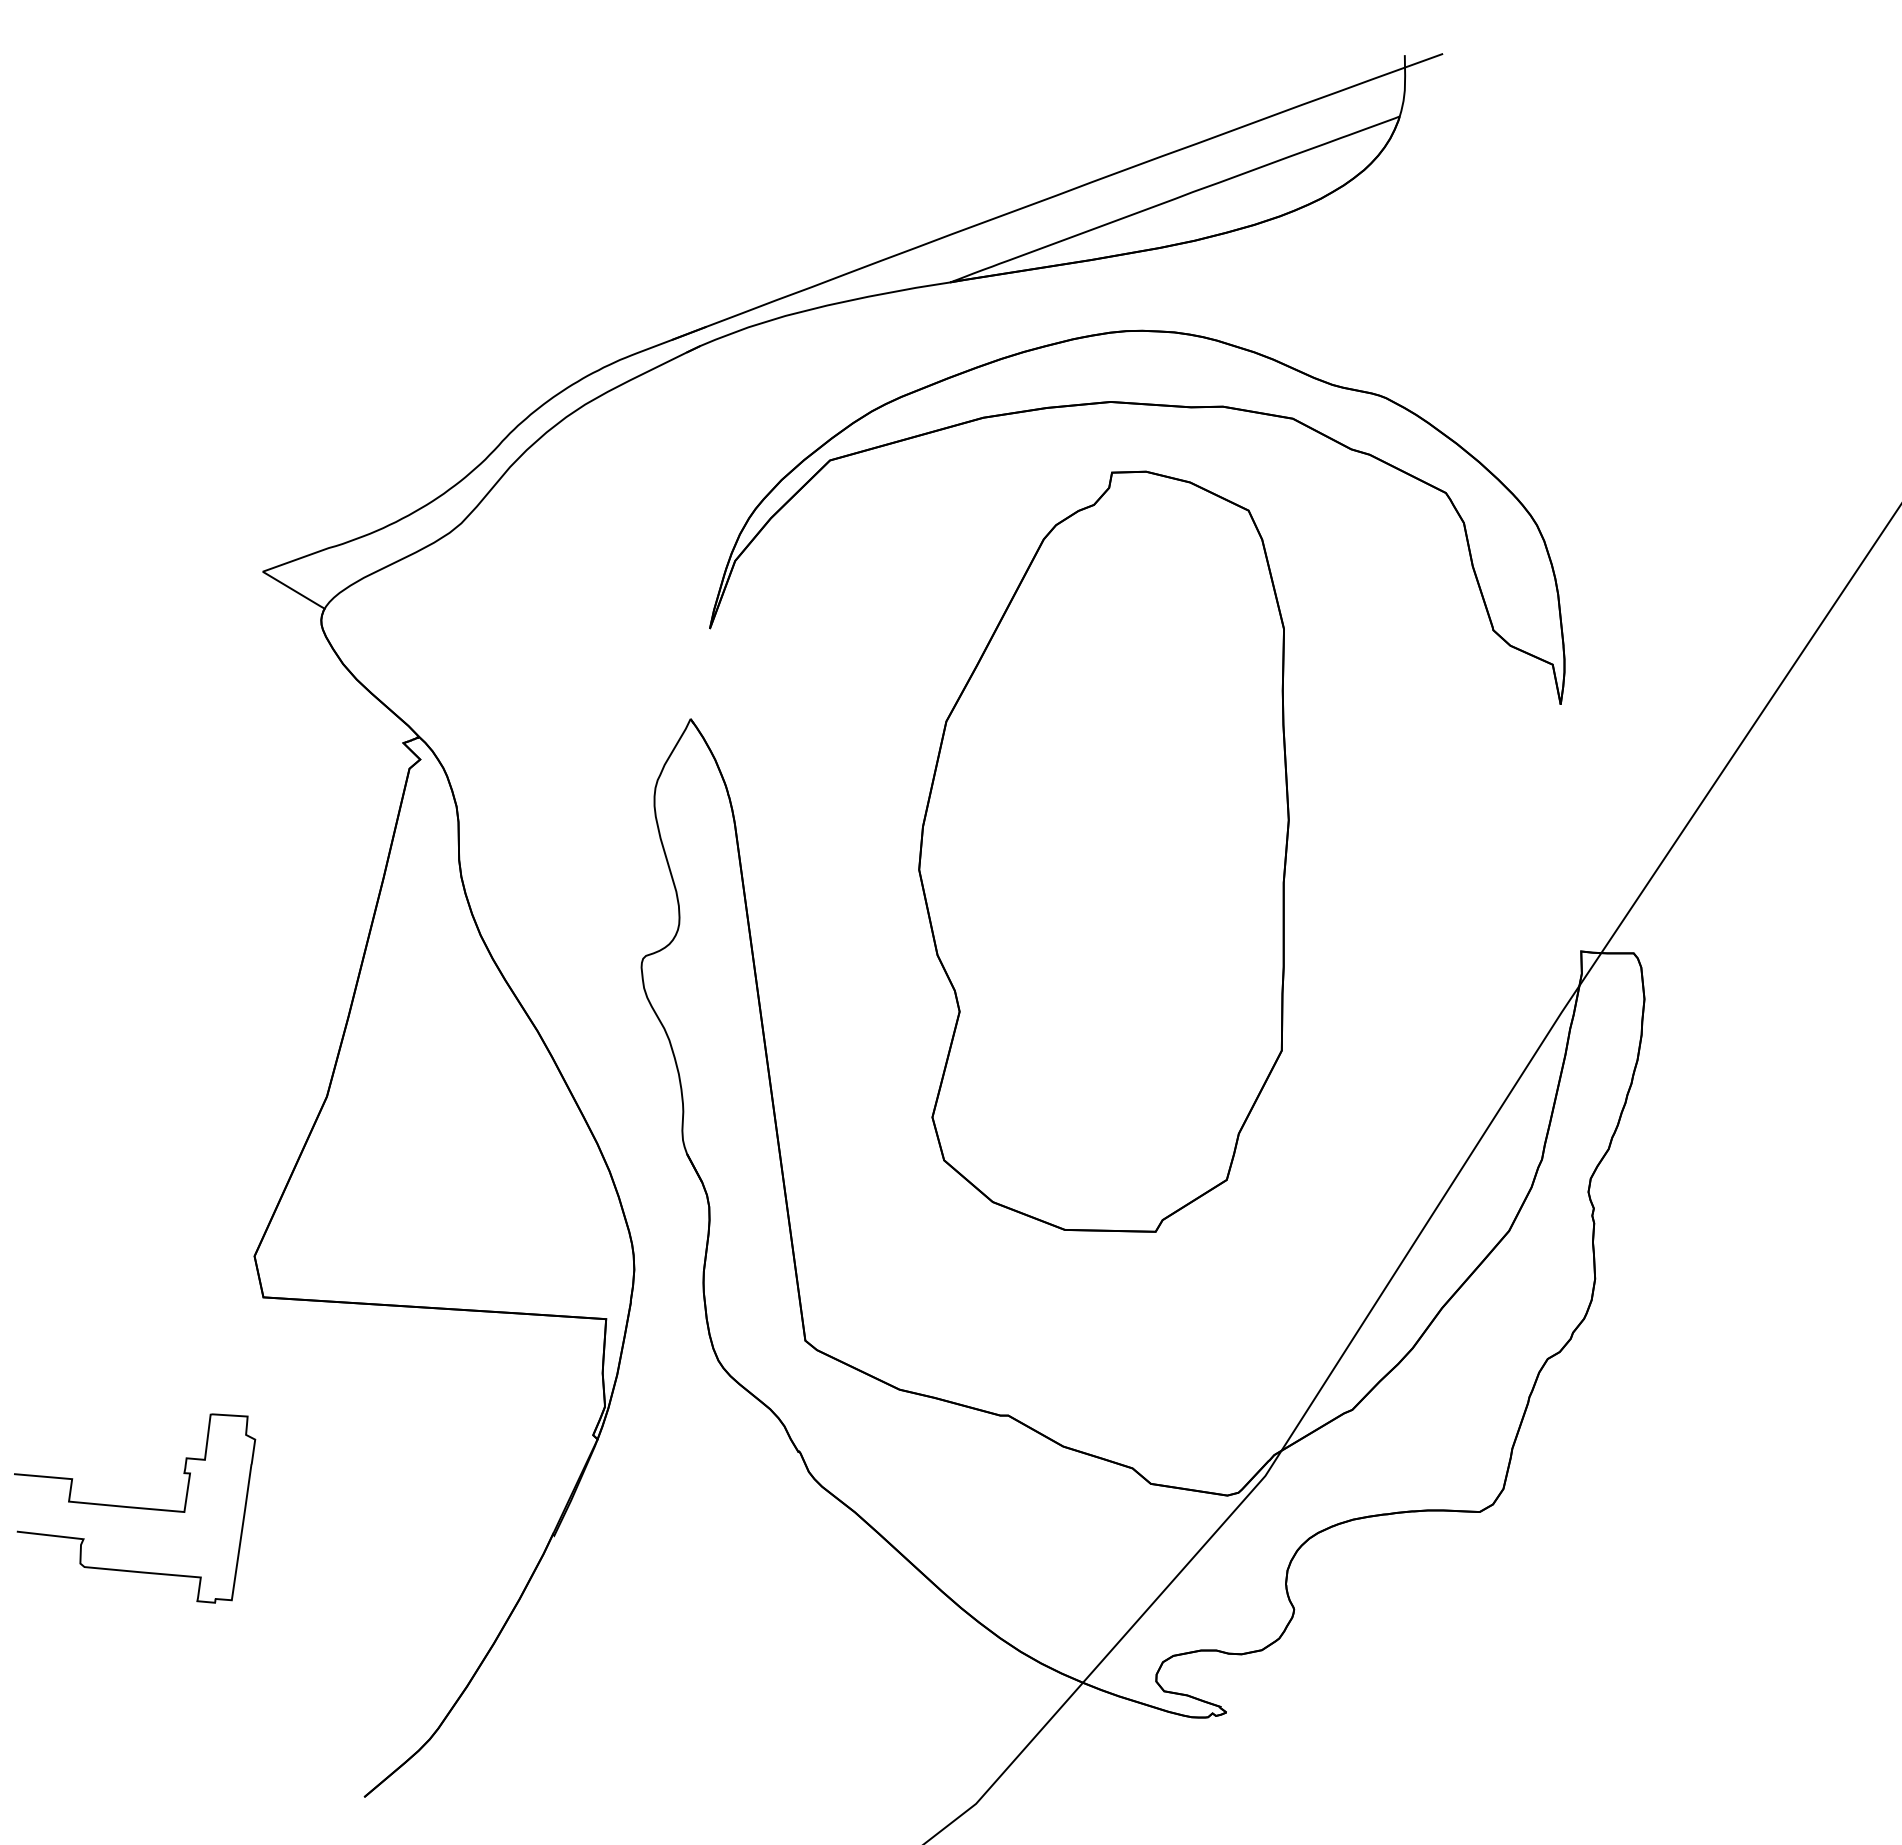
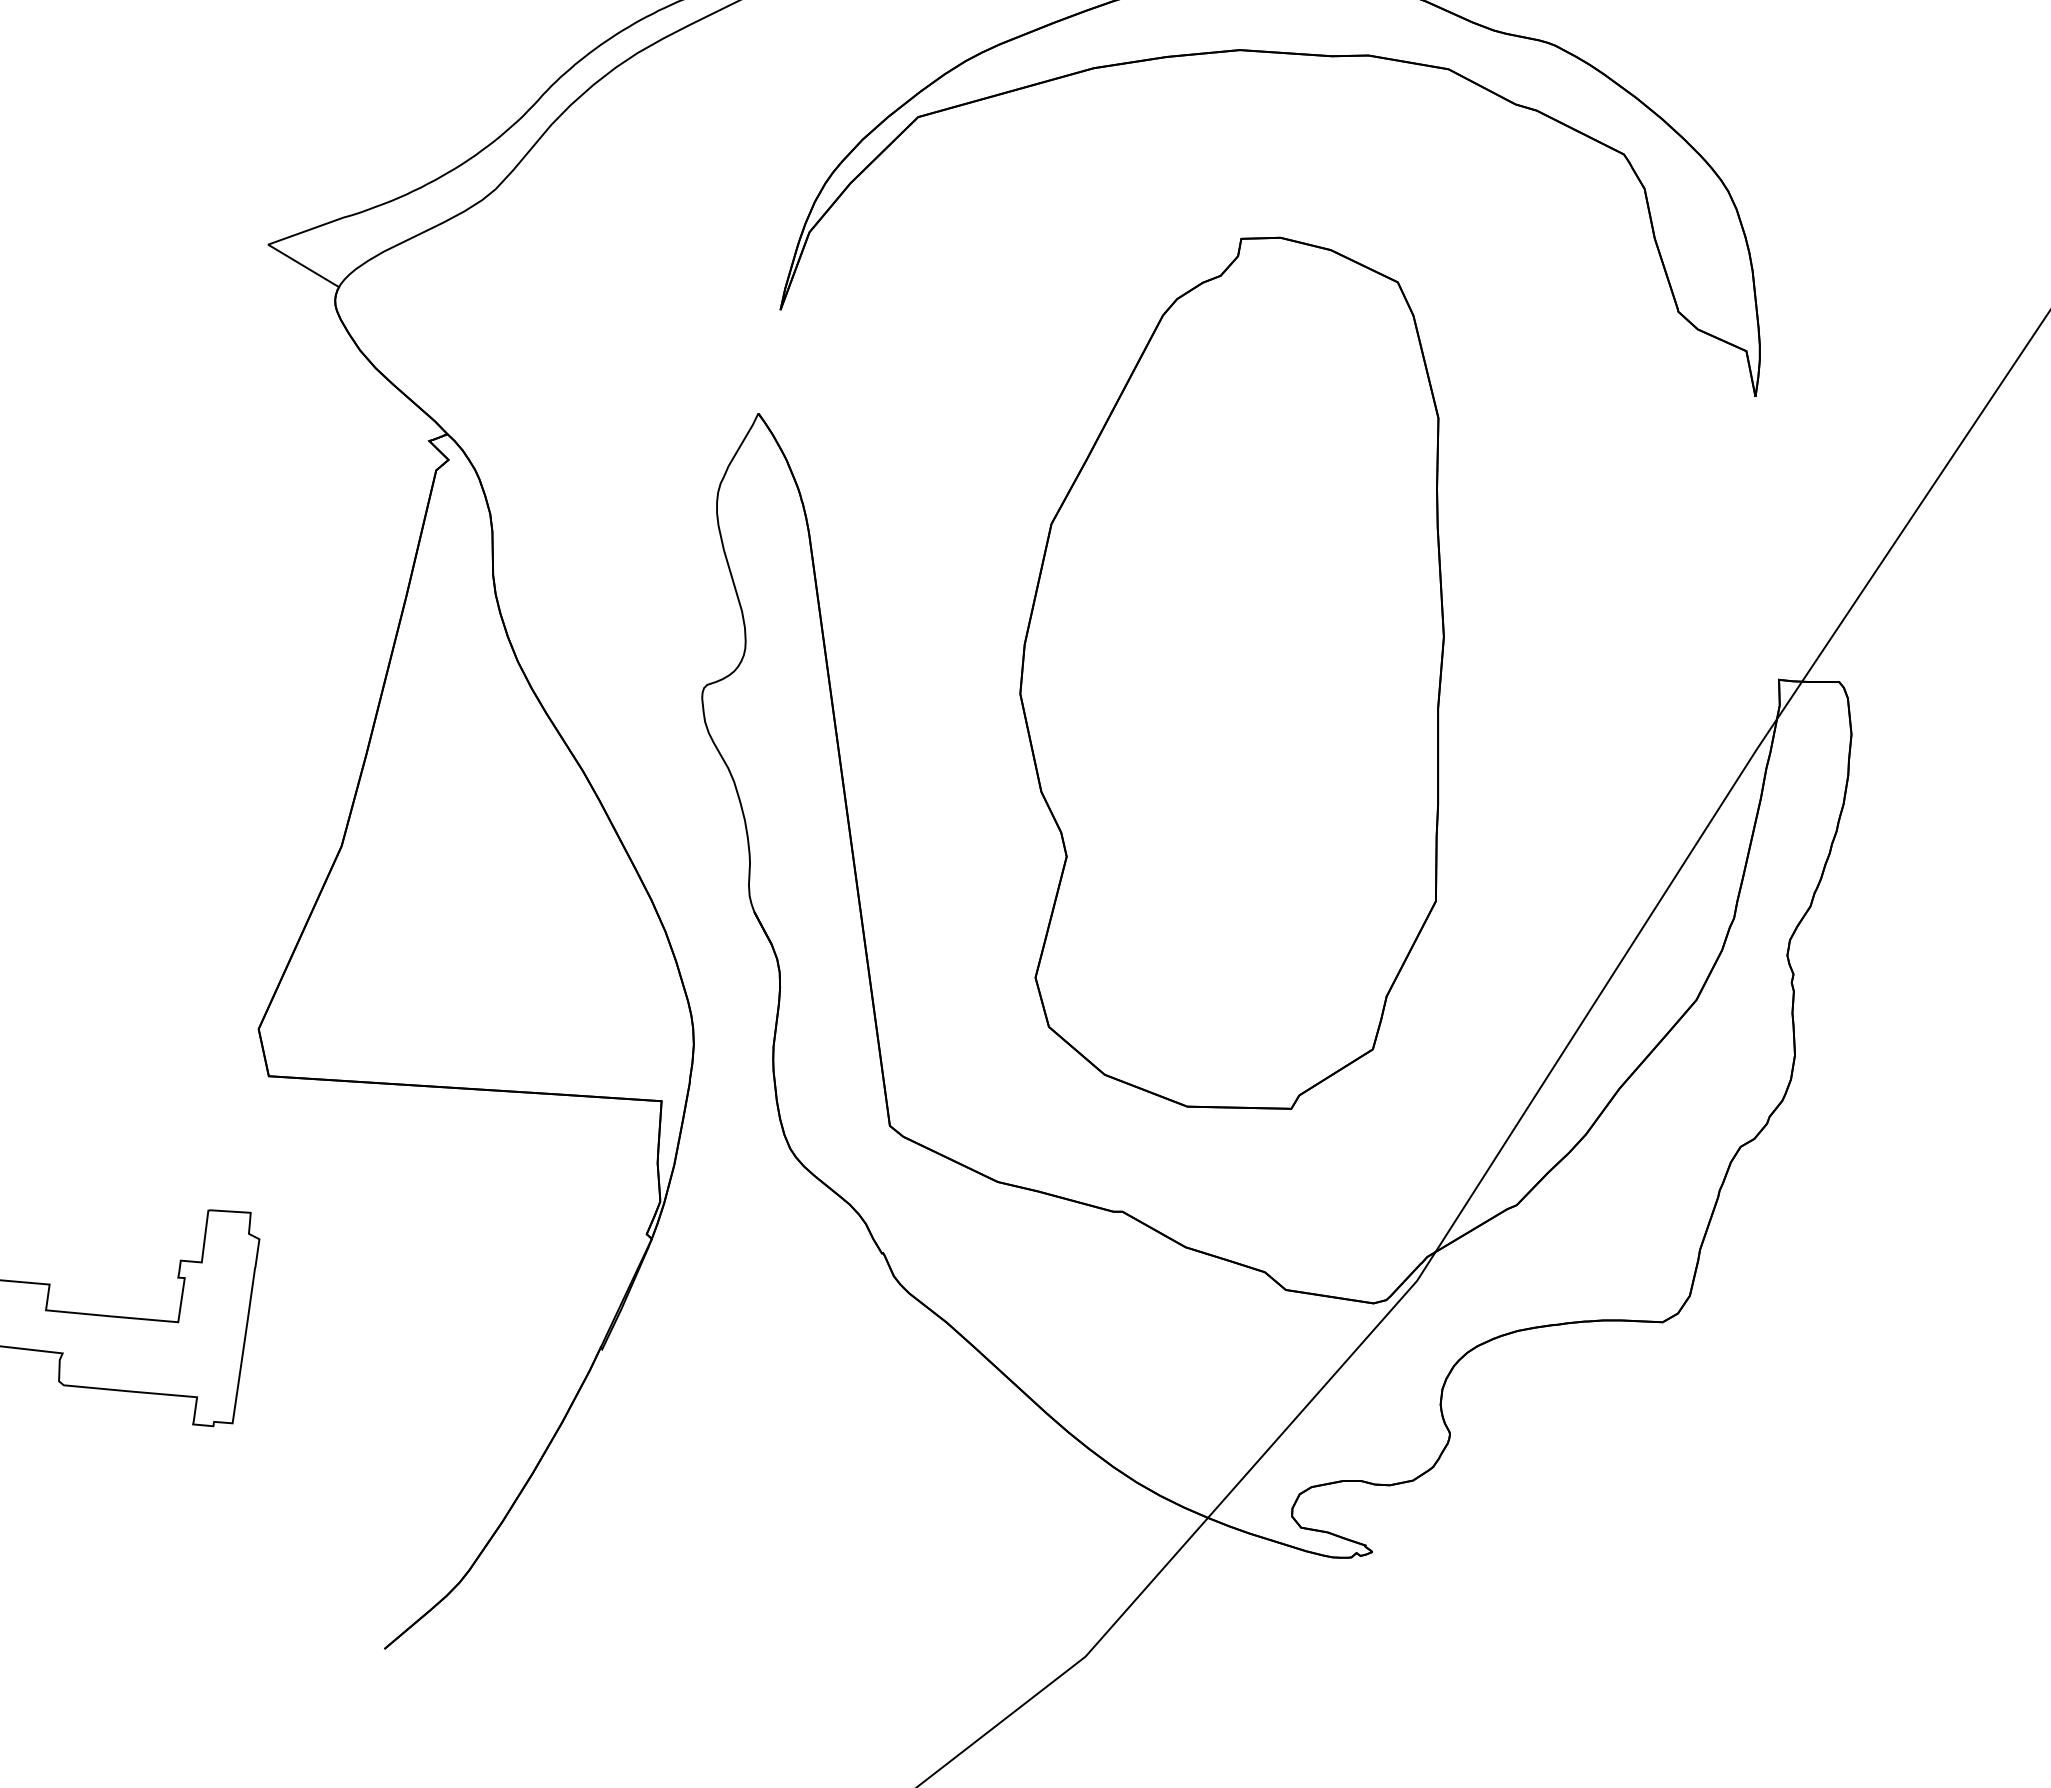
part: (1103, 851) -> (1231, 672), moved

